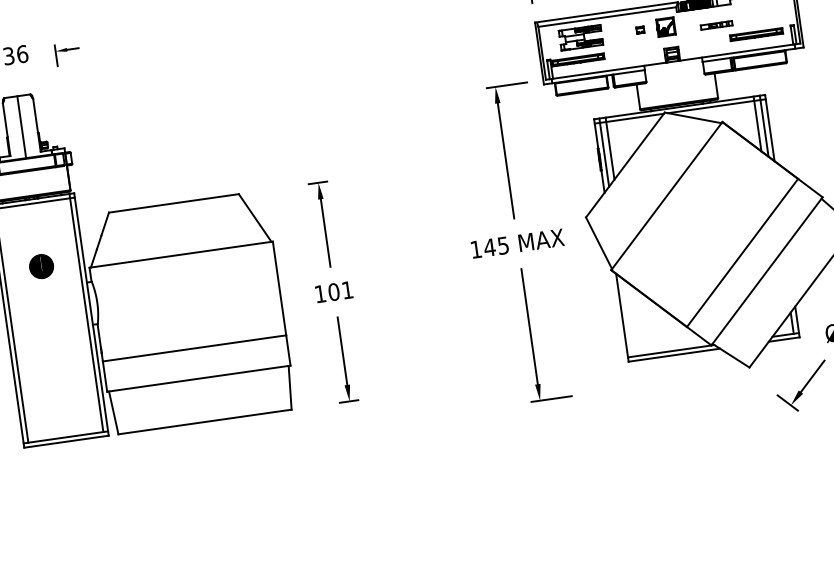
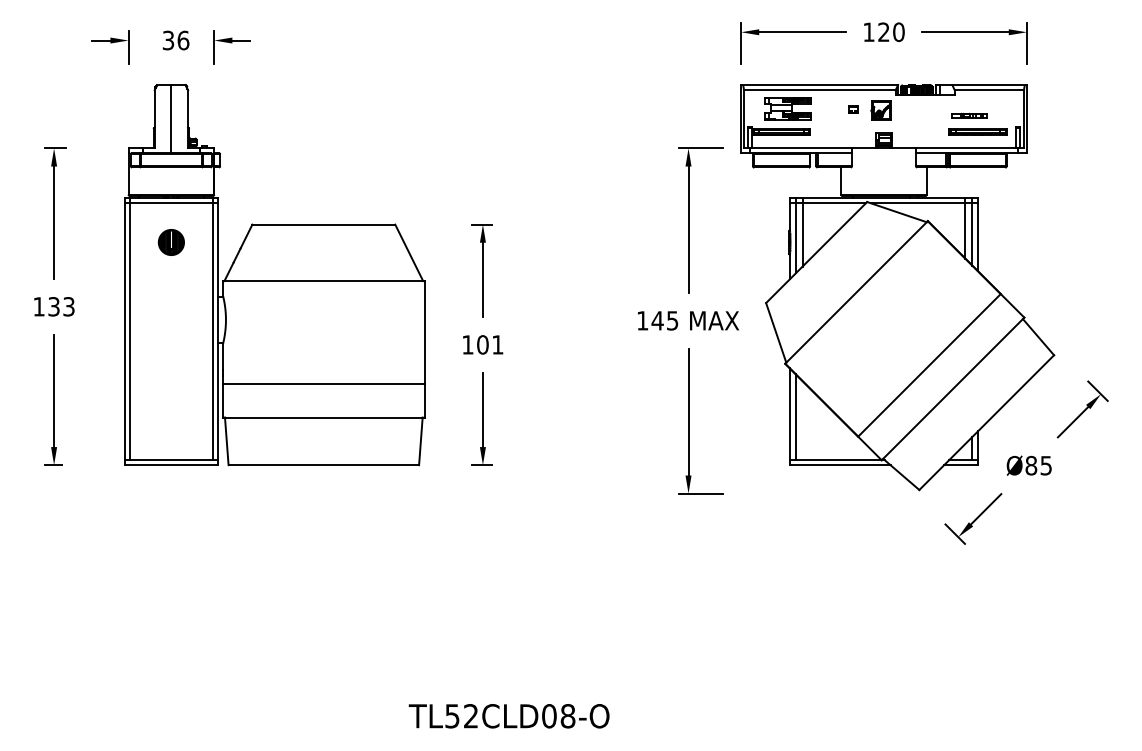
part: (716, 24) -> (969, 115), moved
part: (67, 54) -> (231, 47), size x1.43
part: (40, 266) -> (170, 242), moved
line: (627, 317) -> (795, 417), added

